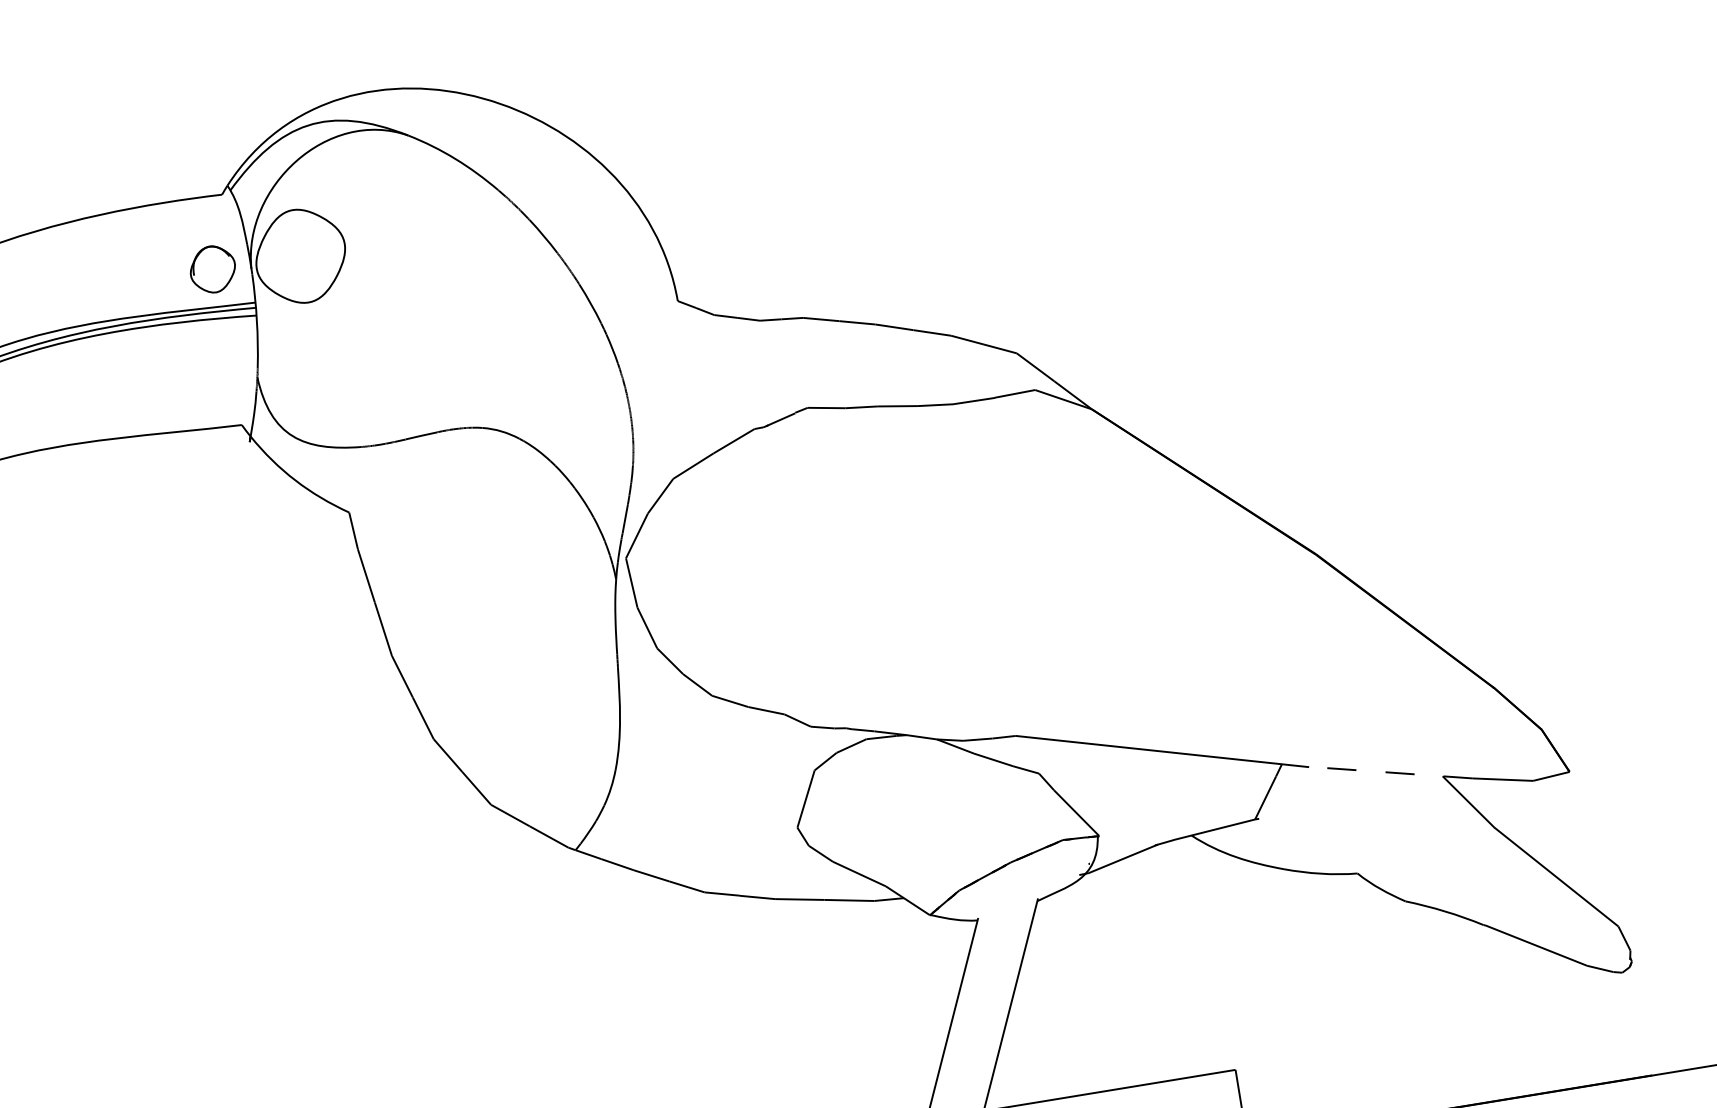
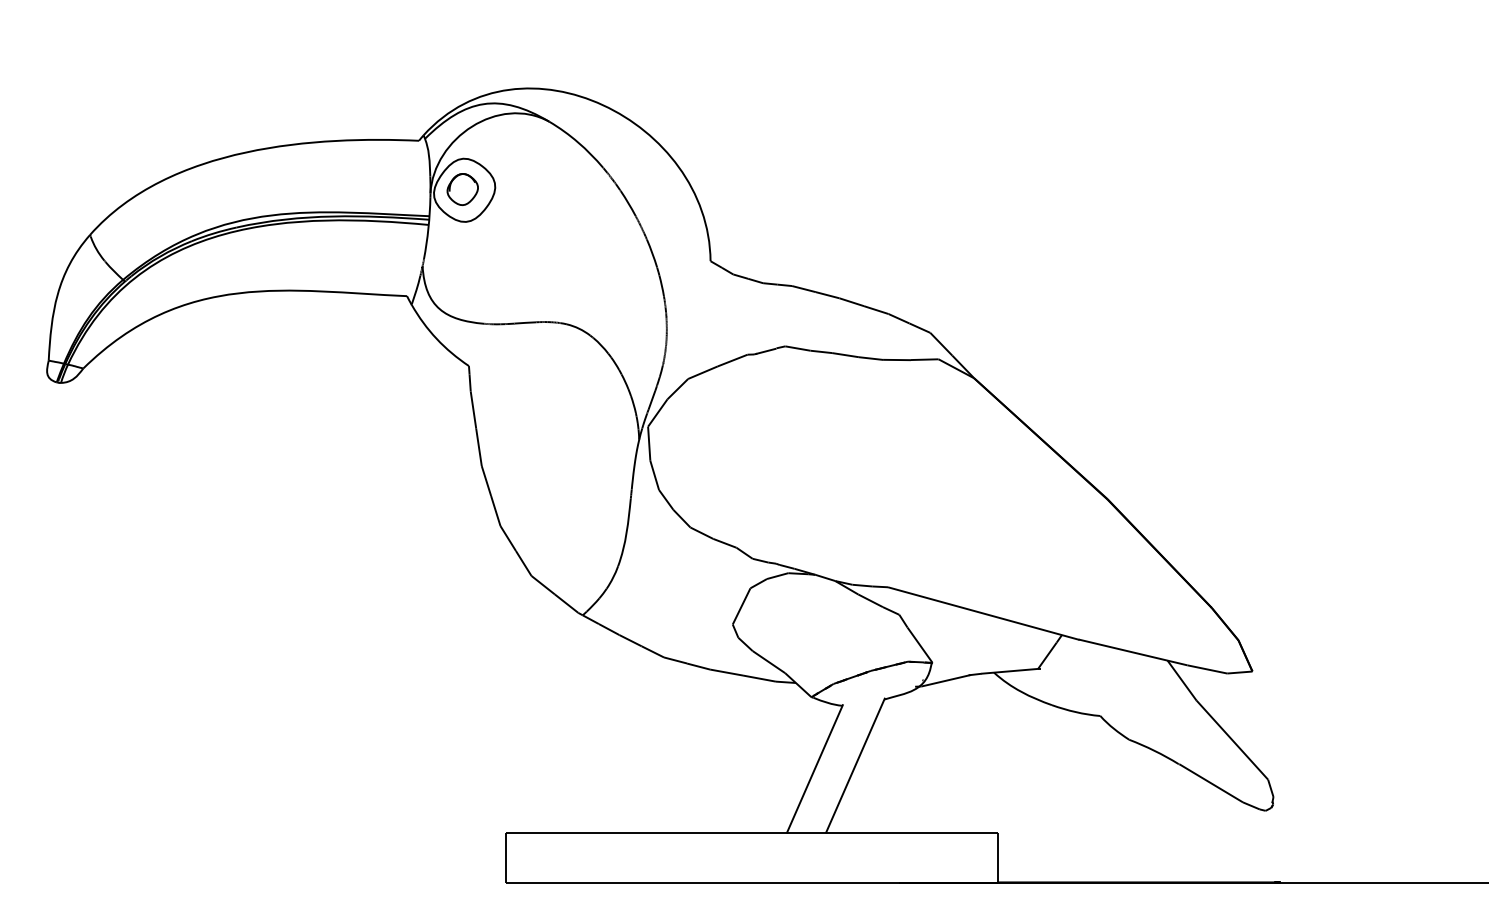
part: (212, 269) -> (462, 189), moved
line: (1389, 772) -> (1132, 652), dashed -> solid

